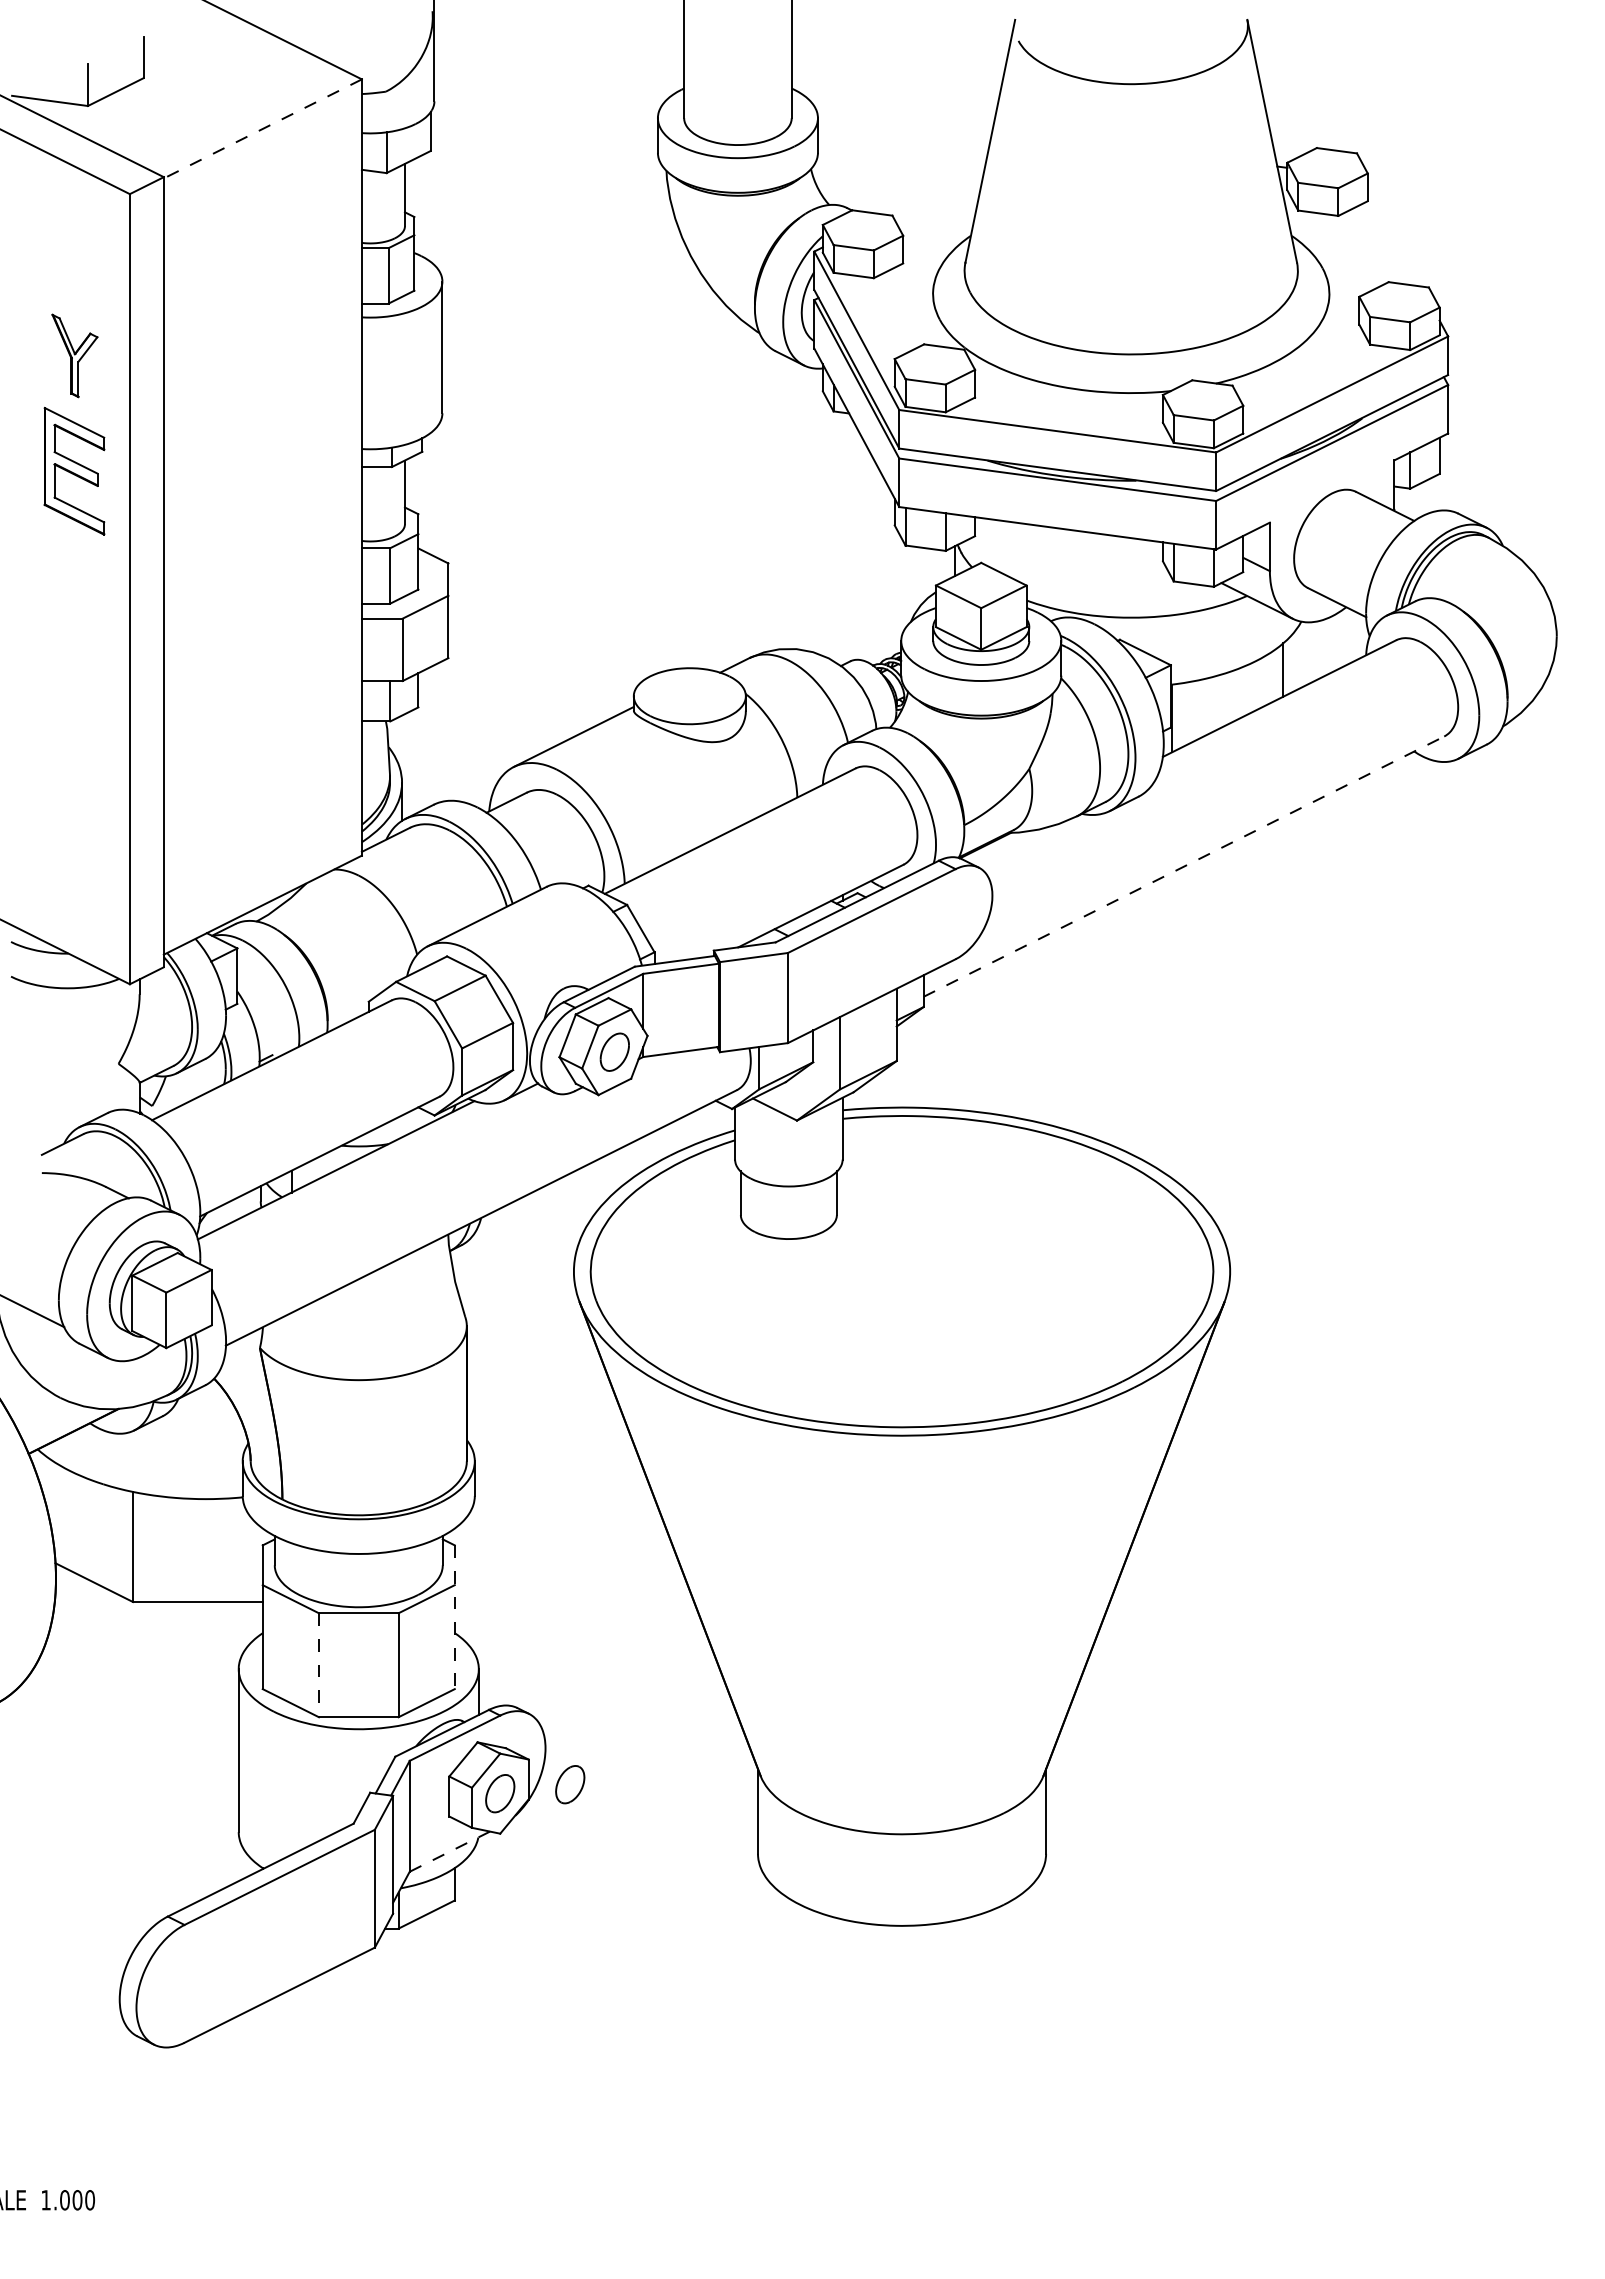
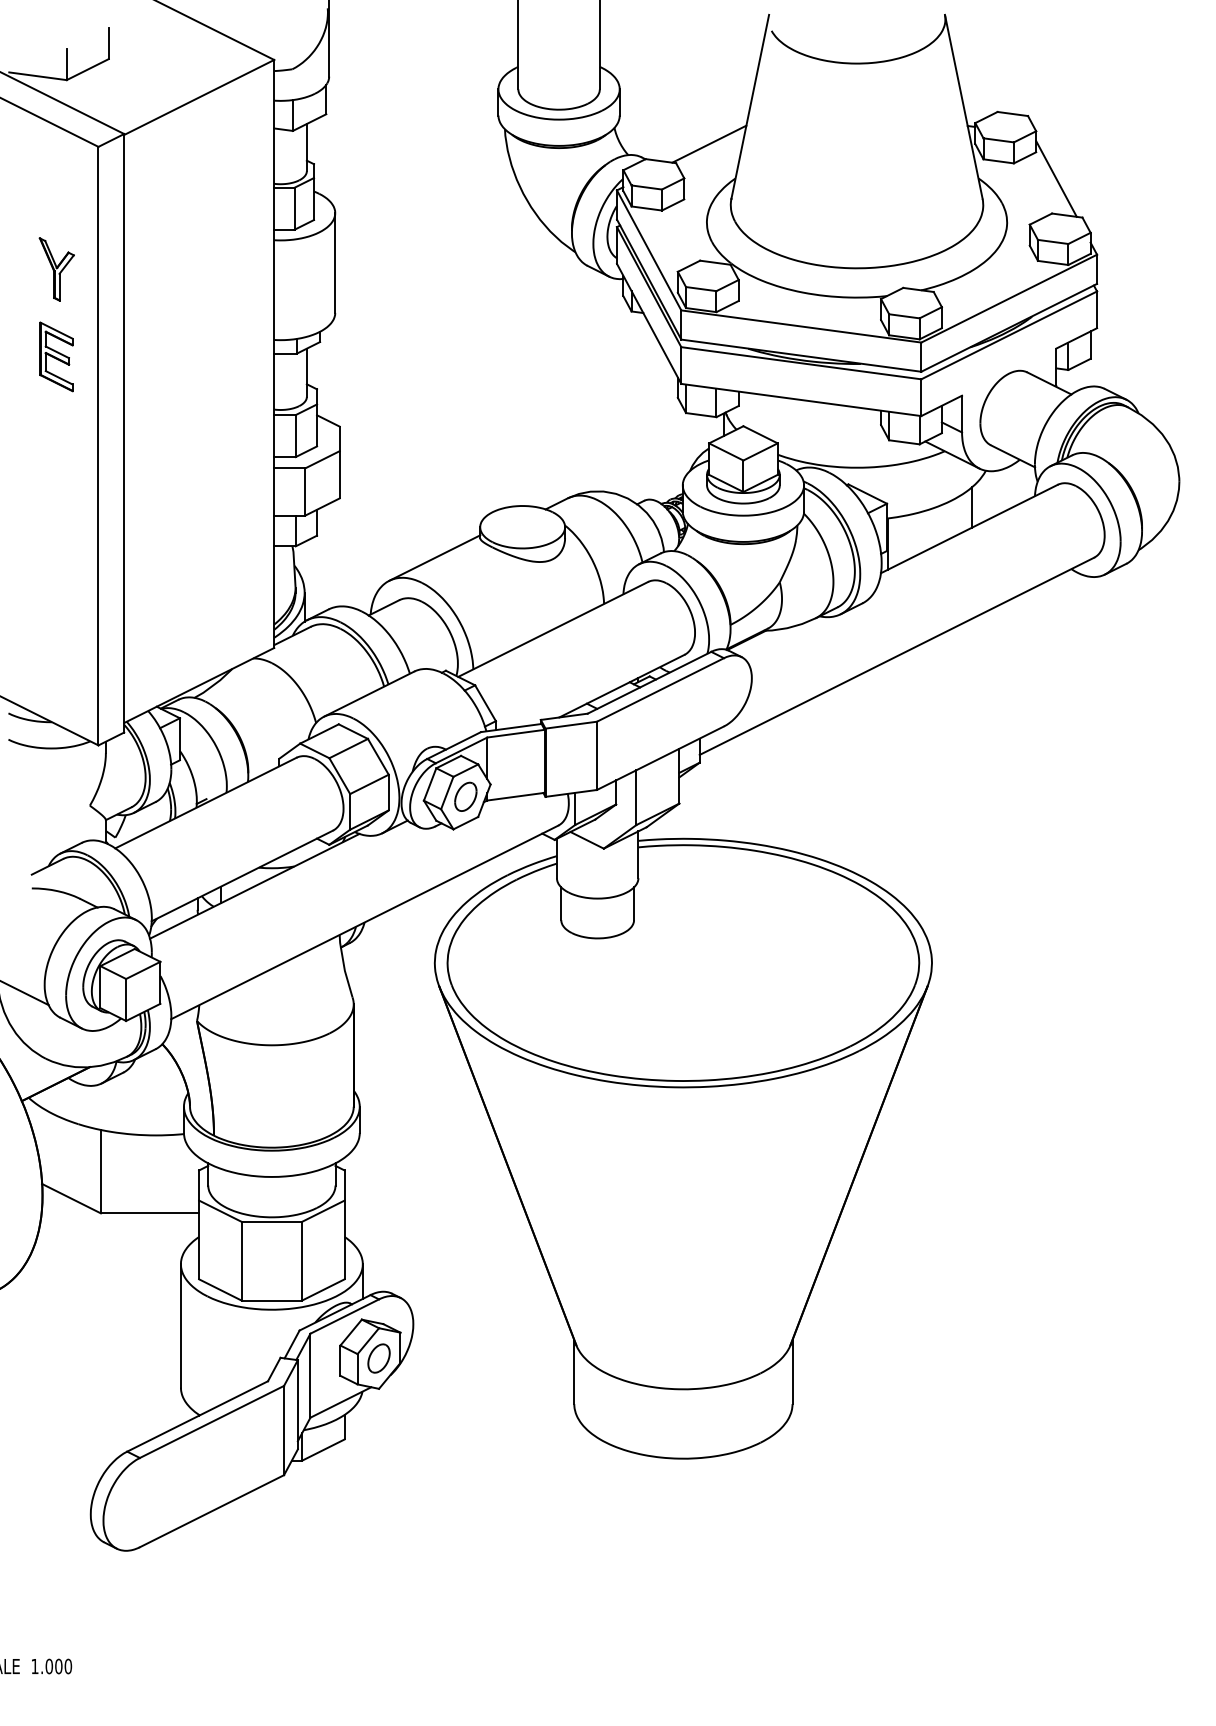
line: (262, 128) -> (198, 97), dashed -> solid
line: (936, 190) -> (709, 144), added
line: (1394, 236) -> (1056, 178), added
part: (74, 471) -> (56, 356), size x0.71
line: (1184, 866) -> (897, 656), dashed -> solid
line: (454, 1617) -> (344, 1225), dashed -> solid
line: (319, 1665) -> (242, 1261), dashed -> solid
part: (570, 1784) -> (432, 1351), removed
line: (449, 1851) -> (340, 1402), dashed -> solid

